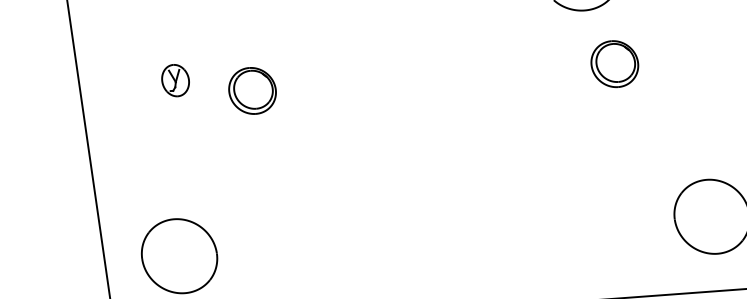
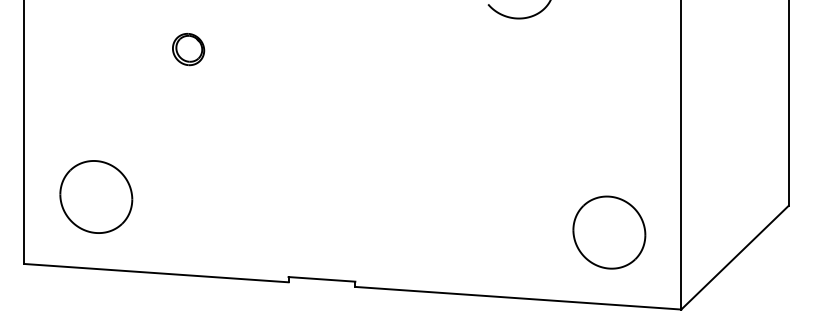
part: (614, 63) -> (537, 73), removed
part: (175, 80) -> (116, 28), removed
part: (252, 90) -> (188, 49), size x0.7

